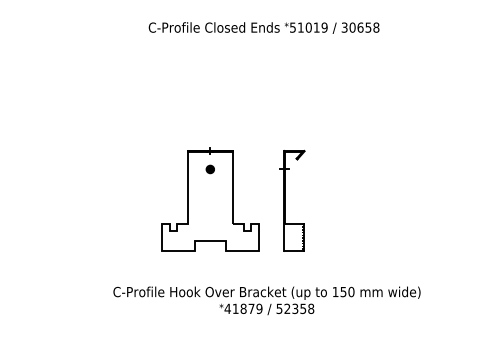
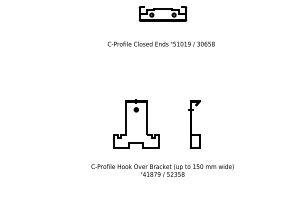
part: (292, 201) -> (194, 124), moved

